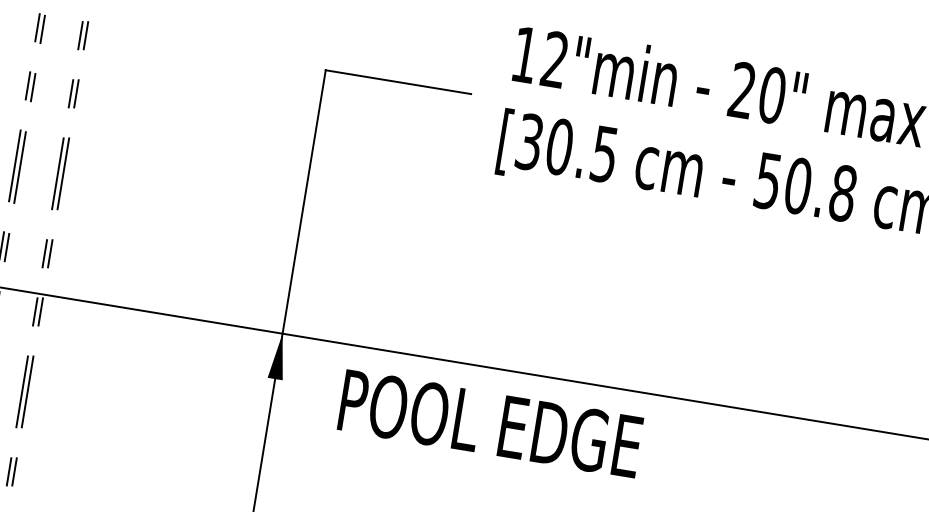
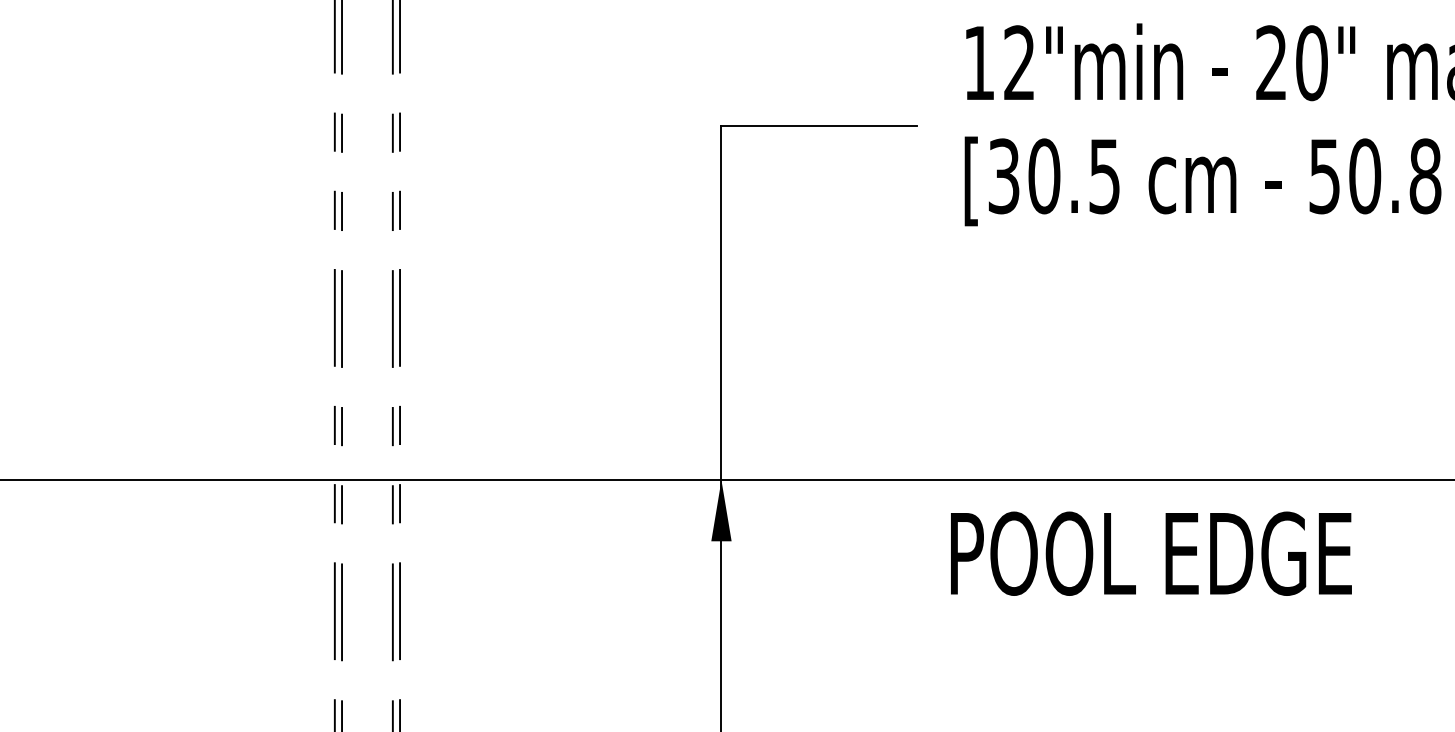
text: (490, 423) -> (1151, 553), moved

